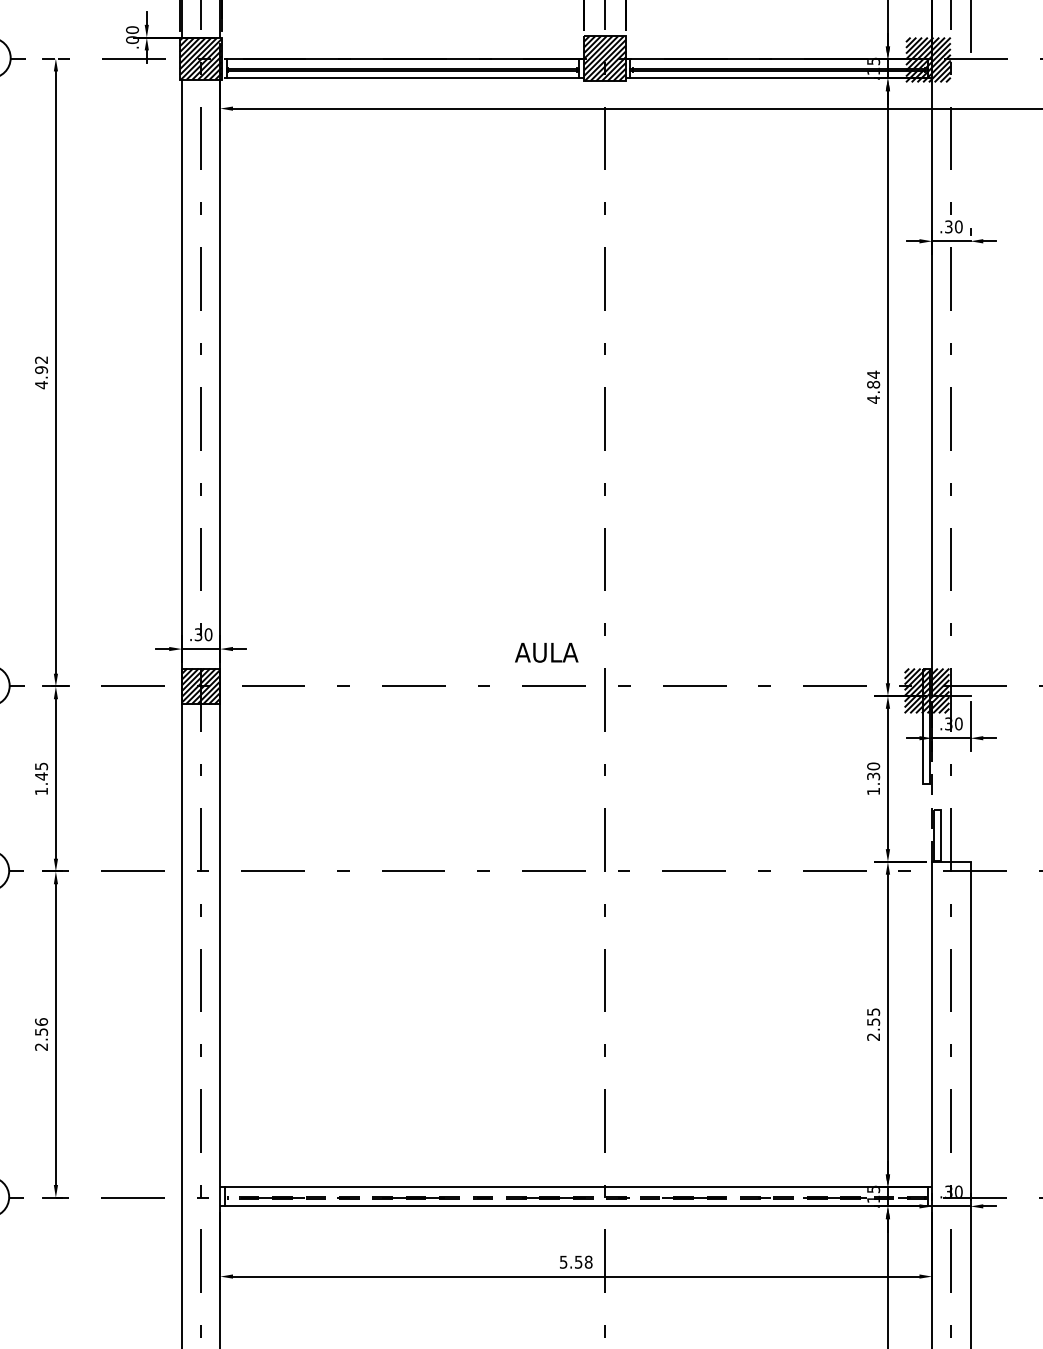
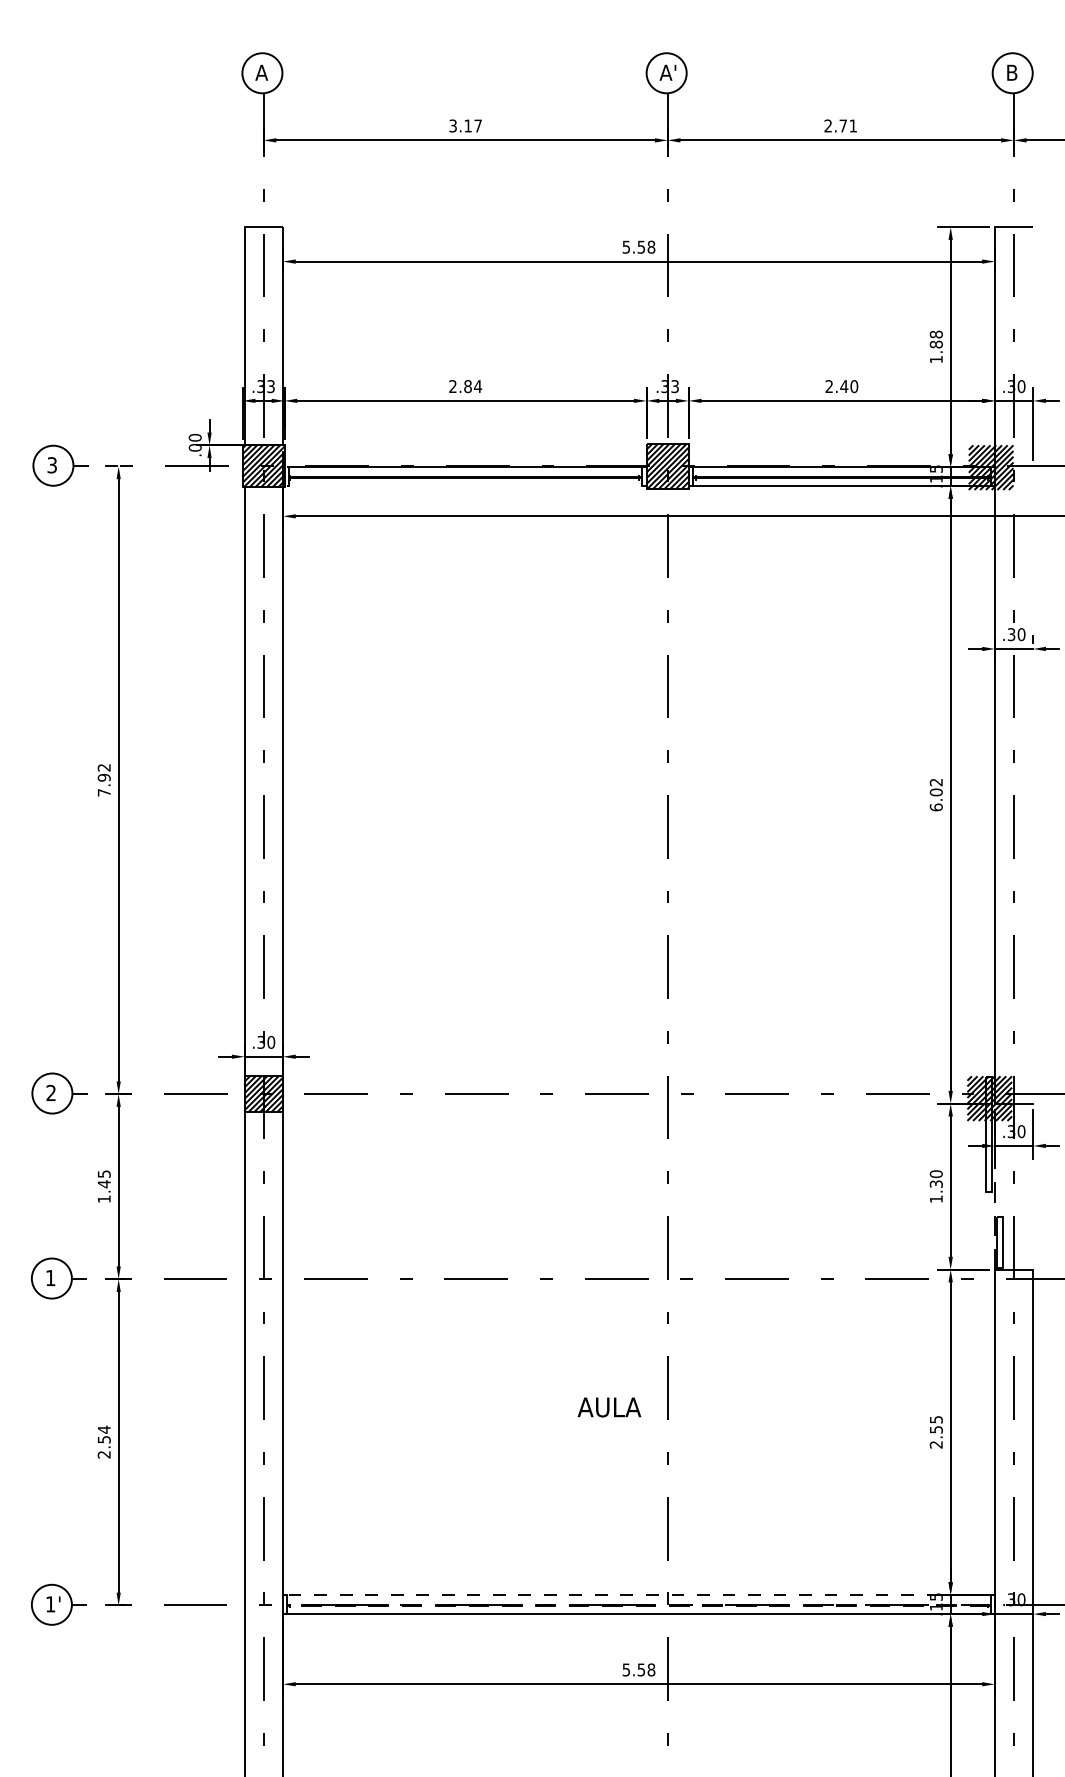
line: (402, 78) -> (465, 486), removed
text: (41, 384) -> (104, 792), 4.92 -> 7.92
text: (872, 386) -> (935, 794), 4.84 -> 6.02
text: (546, 652) -> (609, 1407), moved
text: (40, 1021) -> (103, 1429), 2.56 -> 2.54
line: (575, 1186) -> (638, 1594), solid -> dashed

